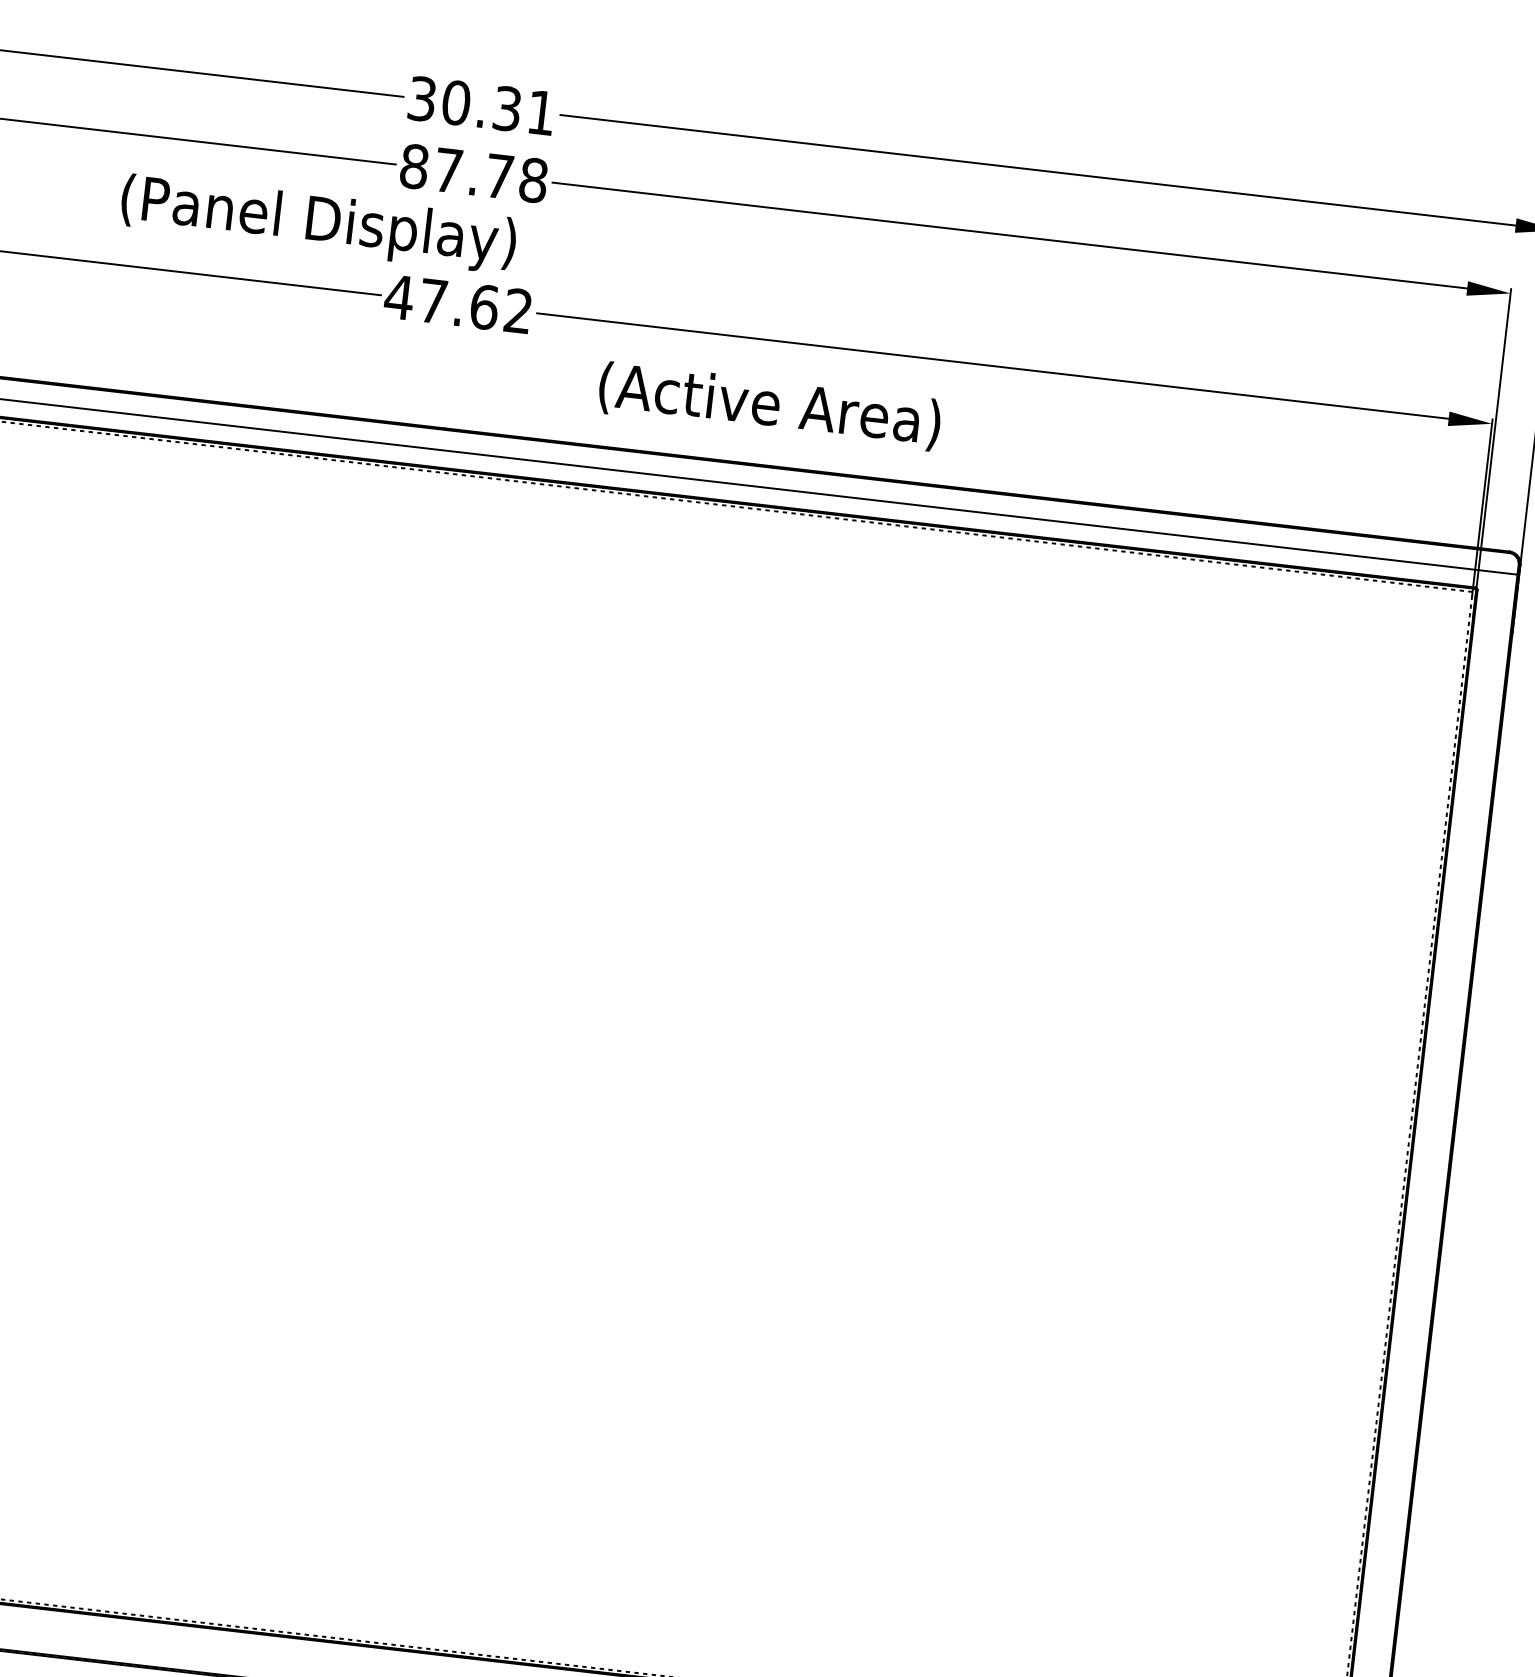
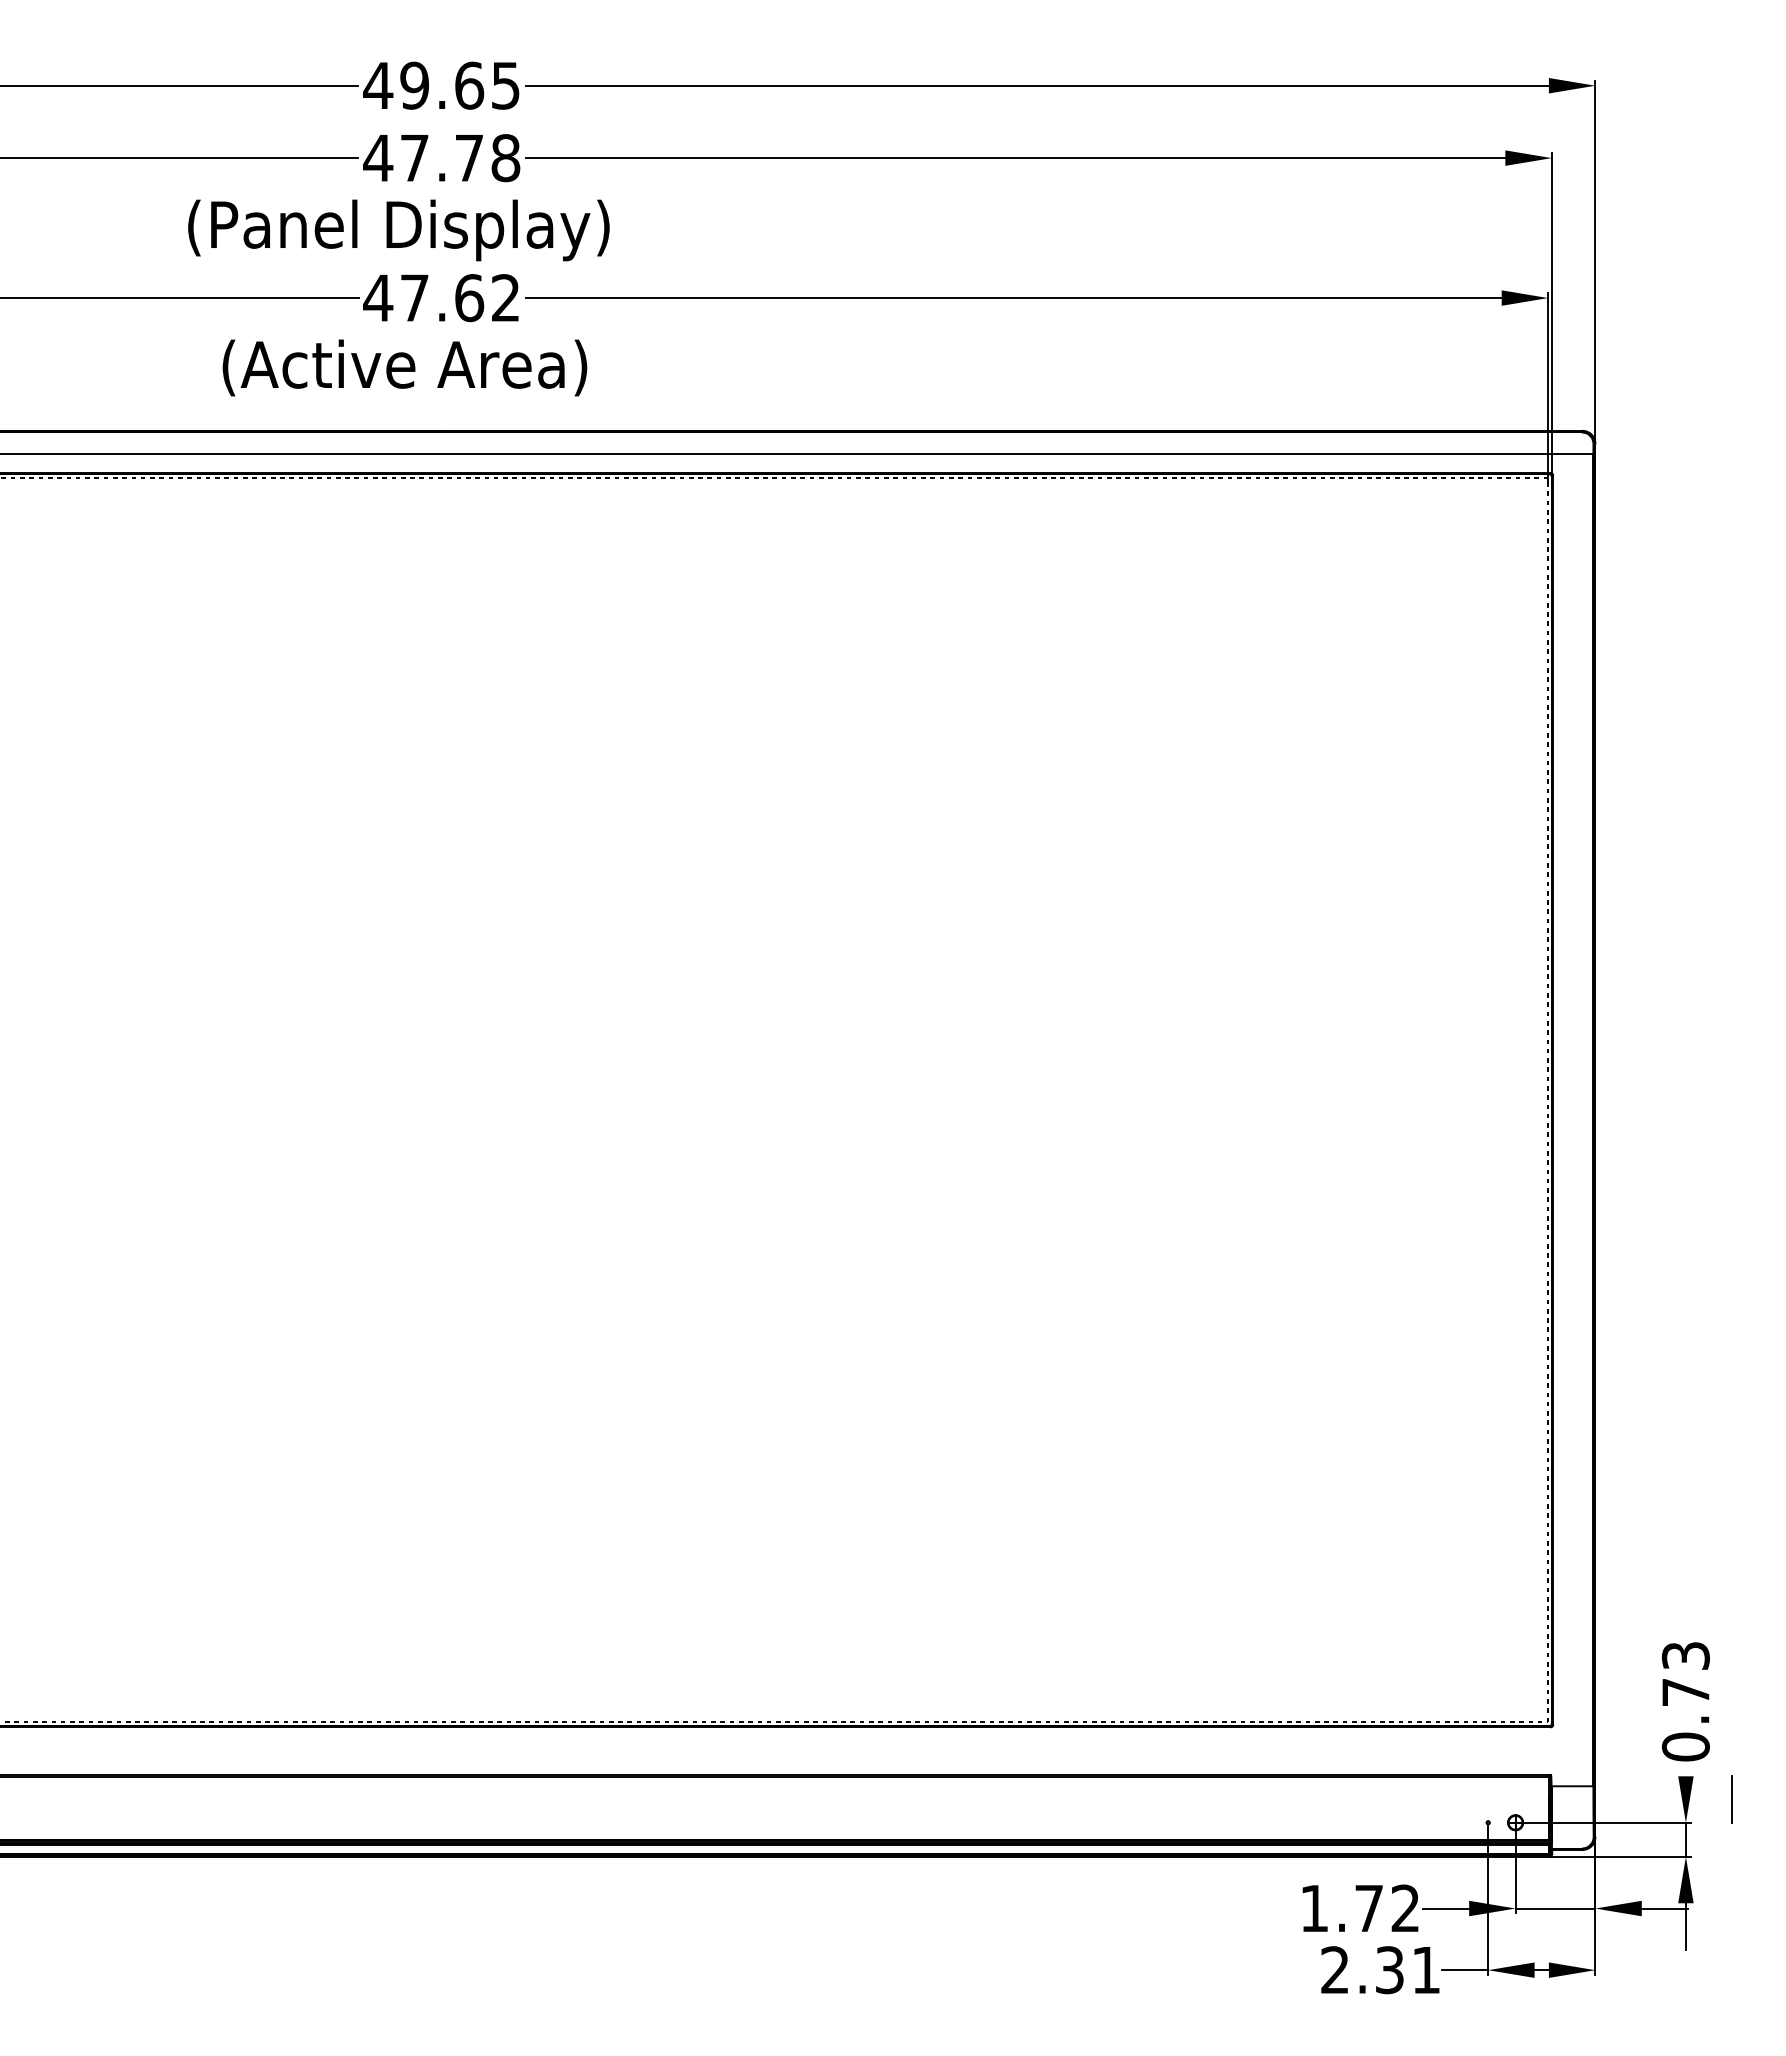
text: (481, 105) -> (441, 85), 30.31 -> 49.65
text: (414, 167) -> (378, 158), 87.78 -> 47.78
text: (318, 224) -> (398, 230), moved
text: (769, 405) -> (404, 367), moved

